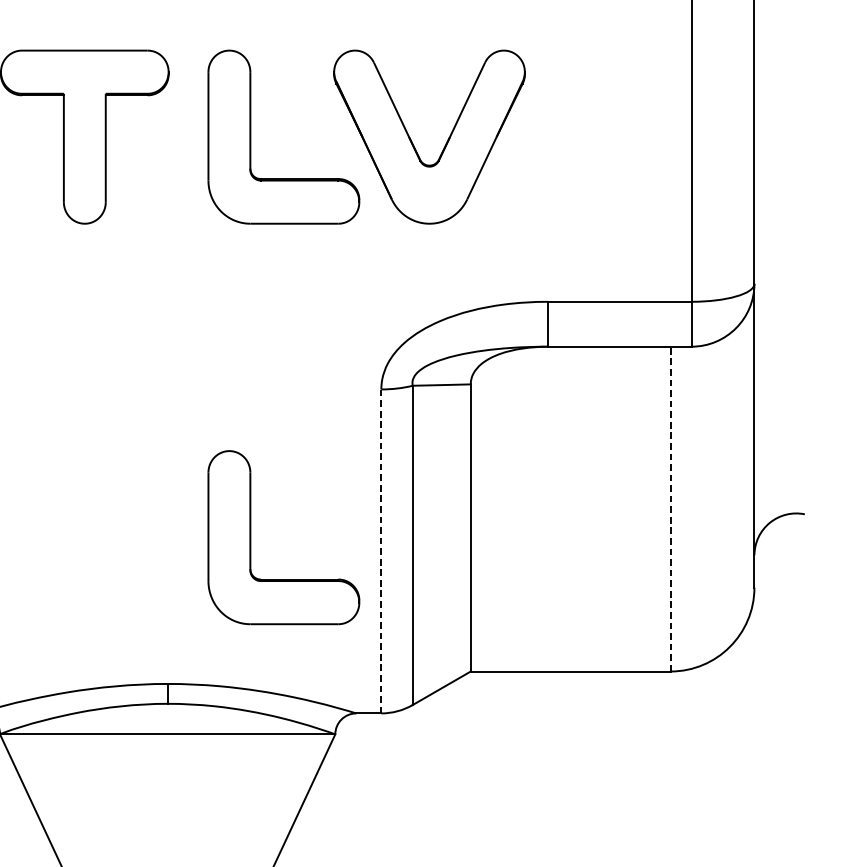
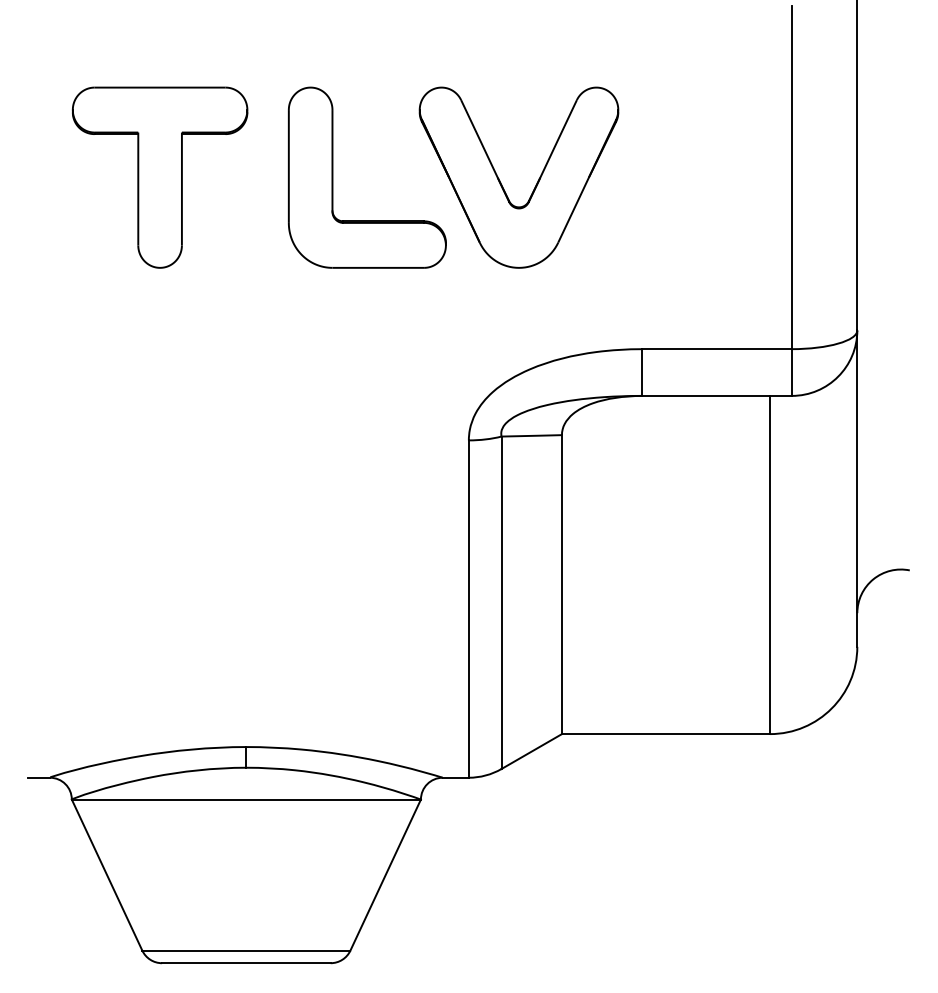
line: (671, 508) -> (770, 564), dashed -> solid
part: (251, 537) -> (333, 594), removed
line: (381, 551) -> (468, 609), dashed -> solid

